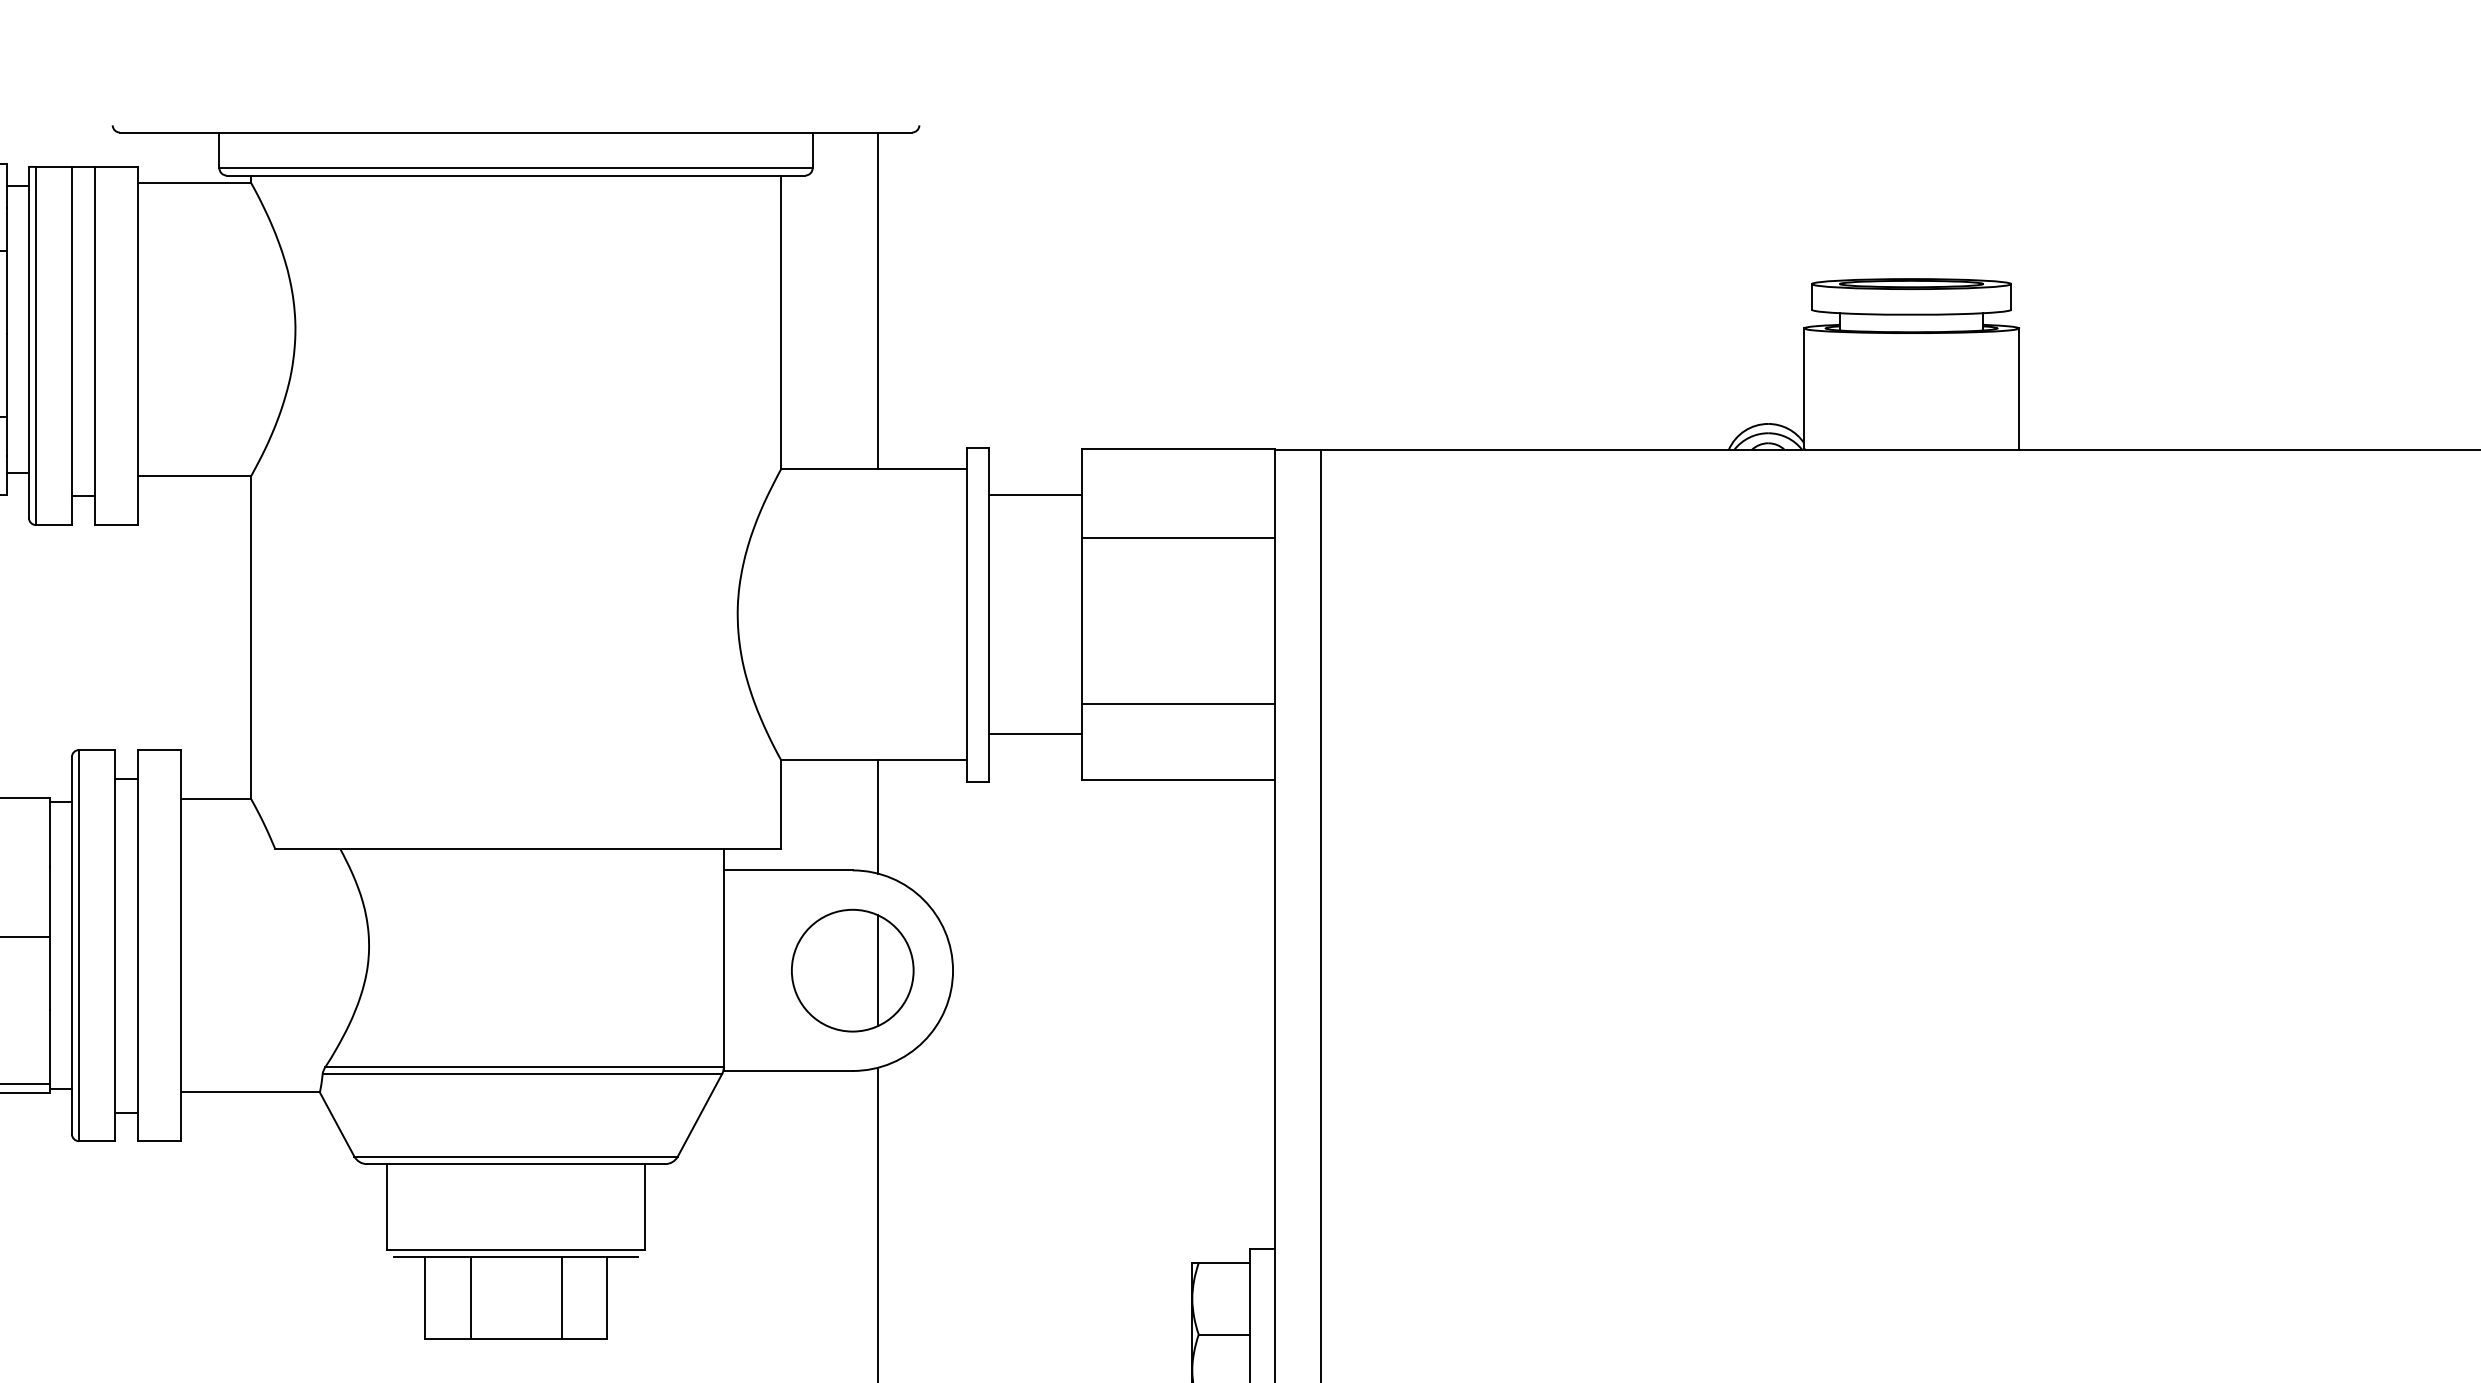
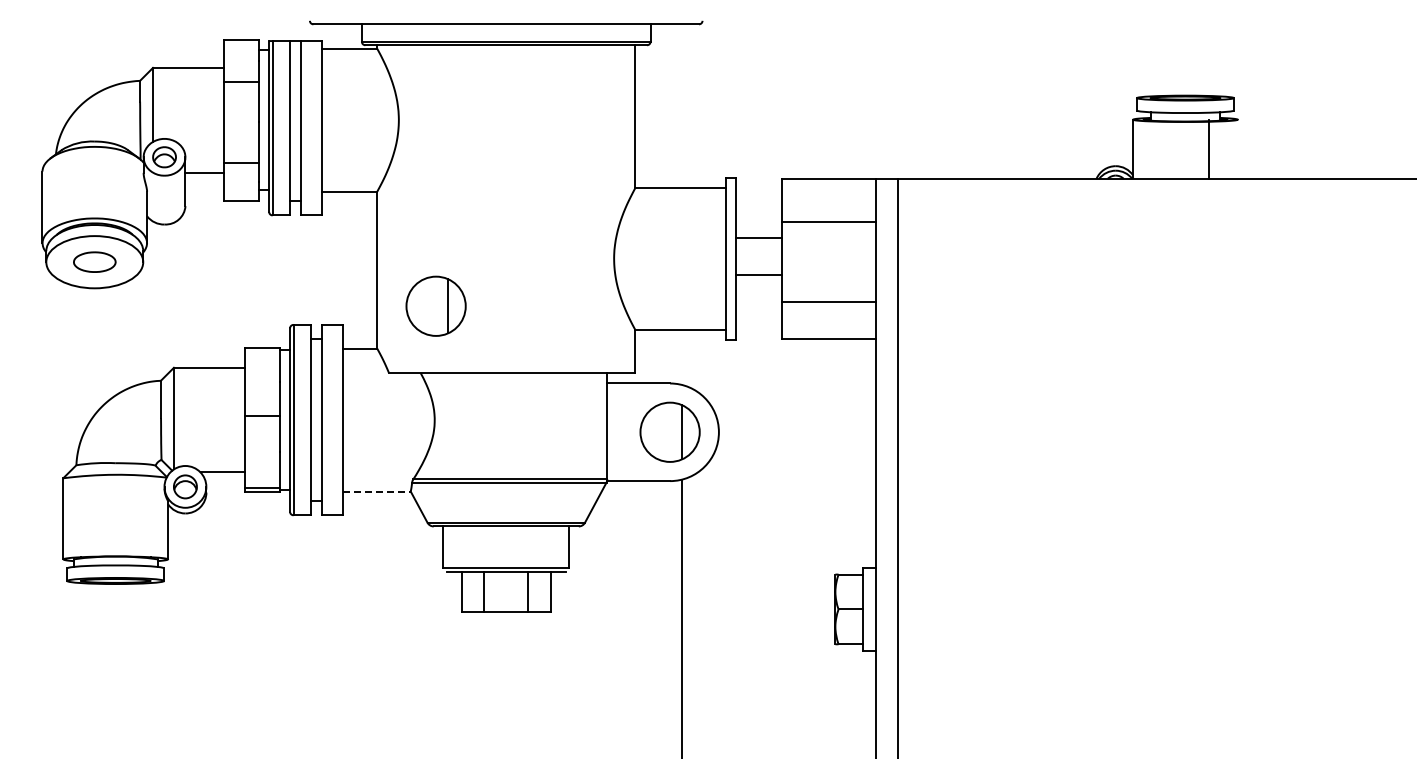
line: (878, 301) -> (682, 106), removed
line: (2018, 387) -> (1208, 148), moved
line: (1034, 494) -> (758, 237), moved
part: (370, 710) -> (435, 305), added
line: (1034, 734) -> (758, 275), moved
line: (878, 817) -> (682, 357), removed
line: (249, 1092) -> (376, 491), solid -> dashed

